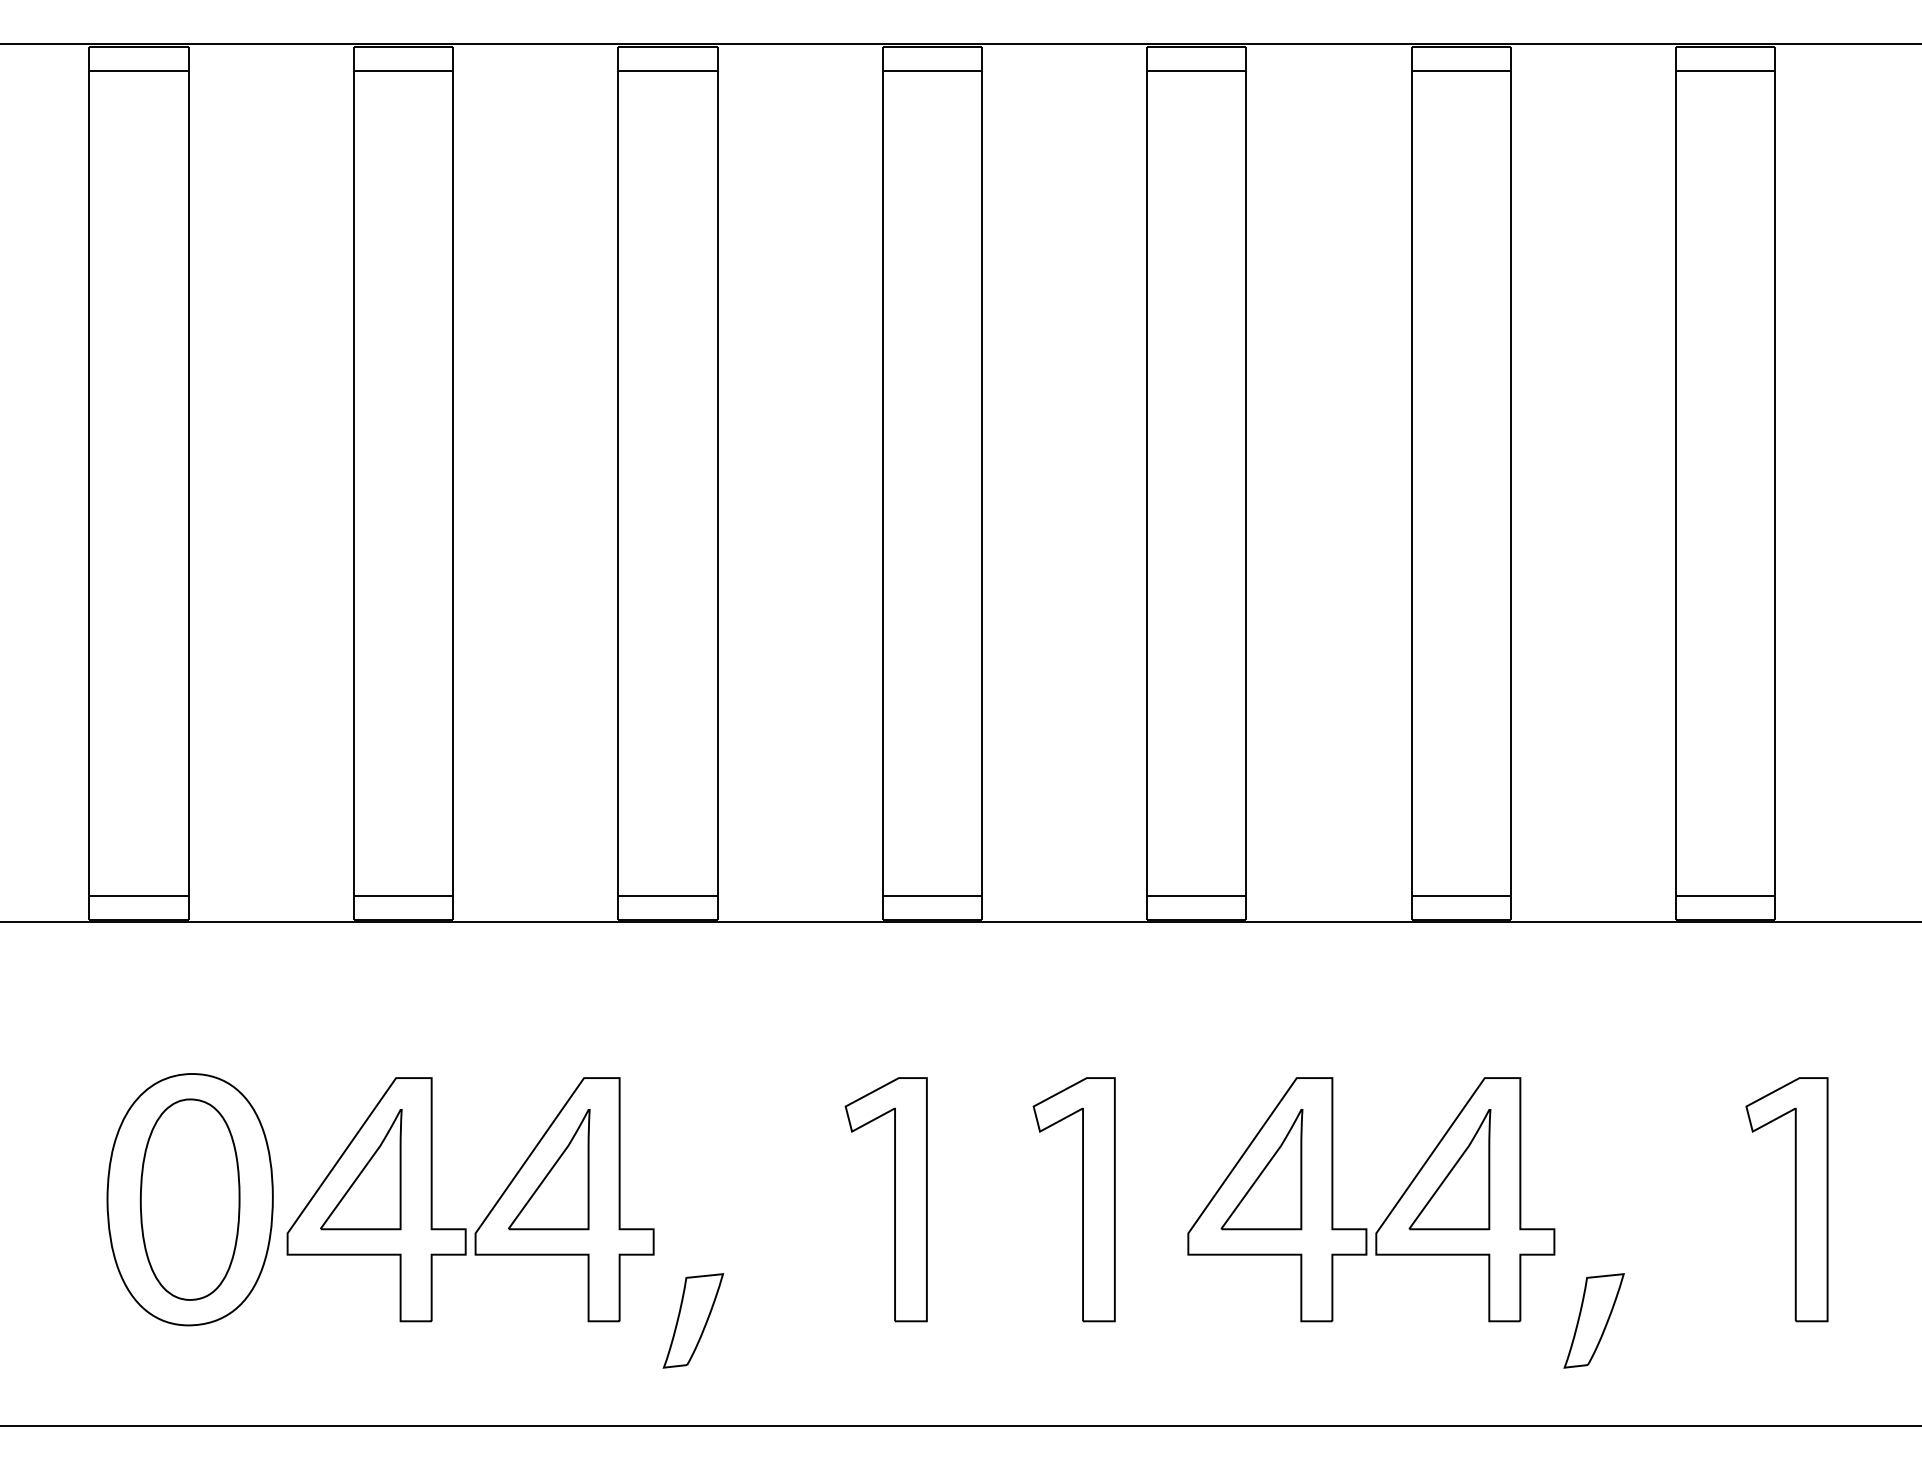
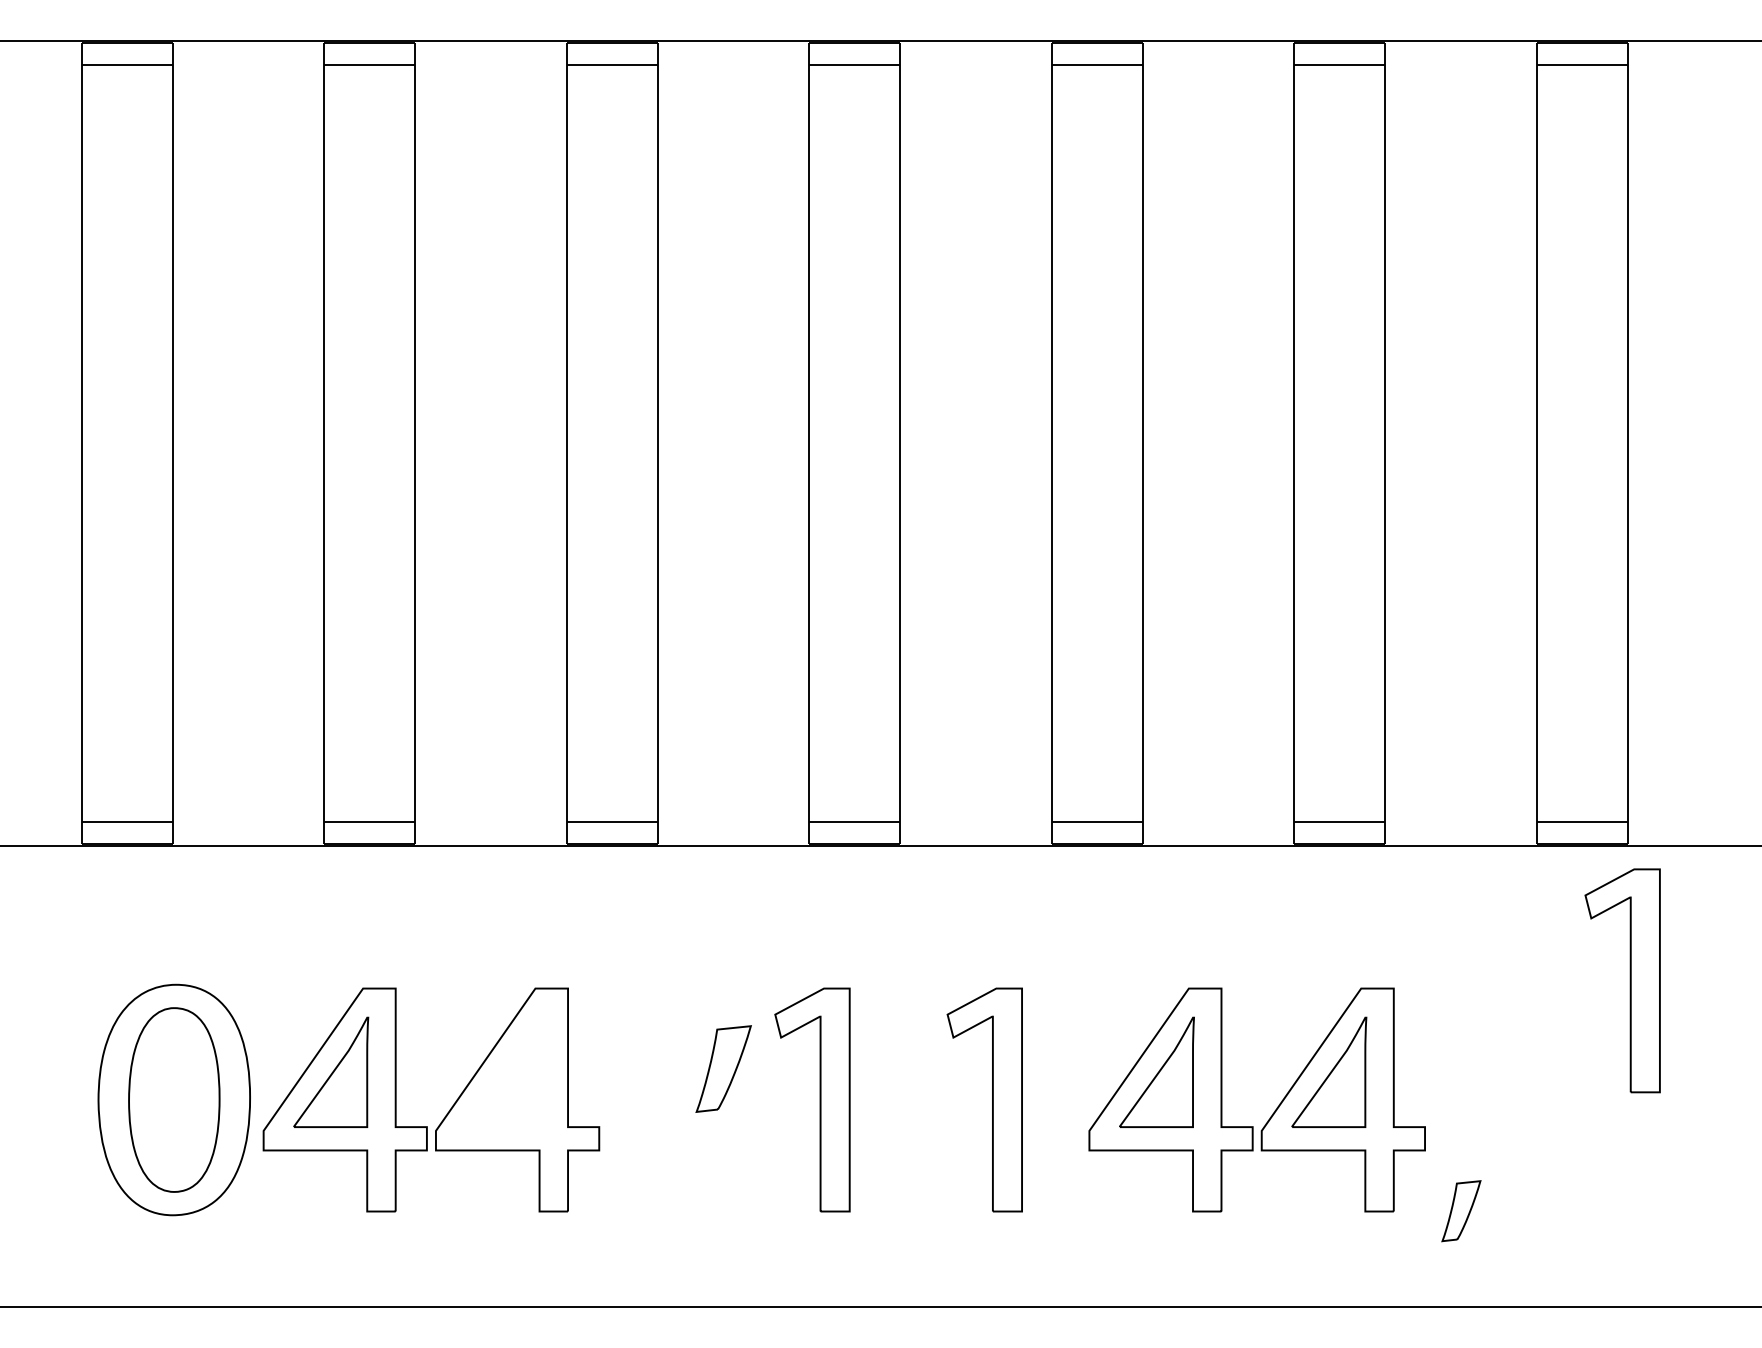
part: (549, 1169) -> (503, 1072), removed
part: (1794, 1199) -> (1629, 980), moved
part: (693, 1320) -> (723, 1068), moved
part: (1593, 1320) -> (1460, 1210), size x0.7

